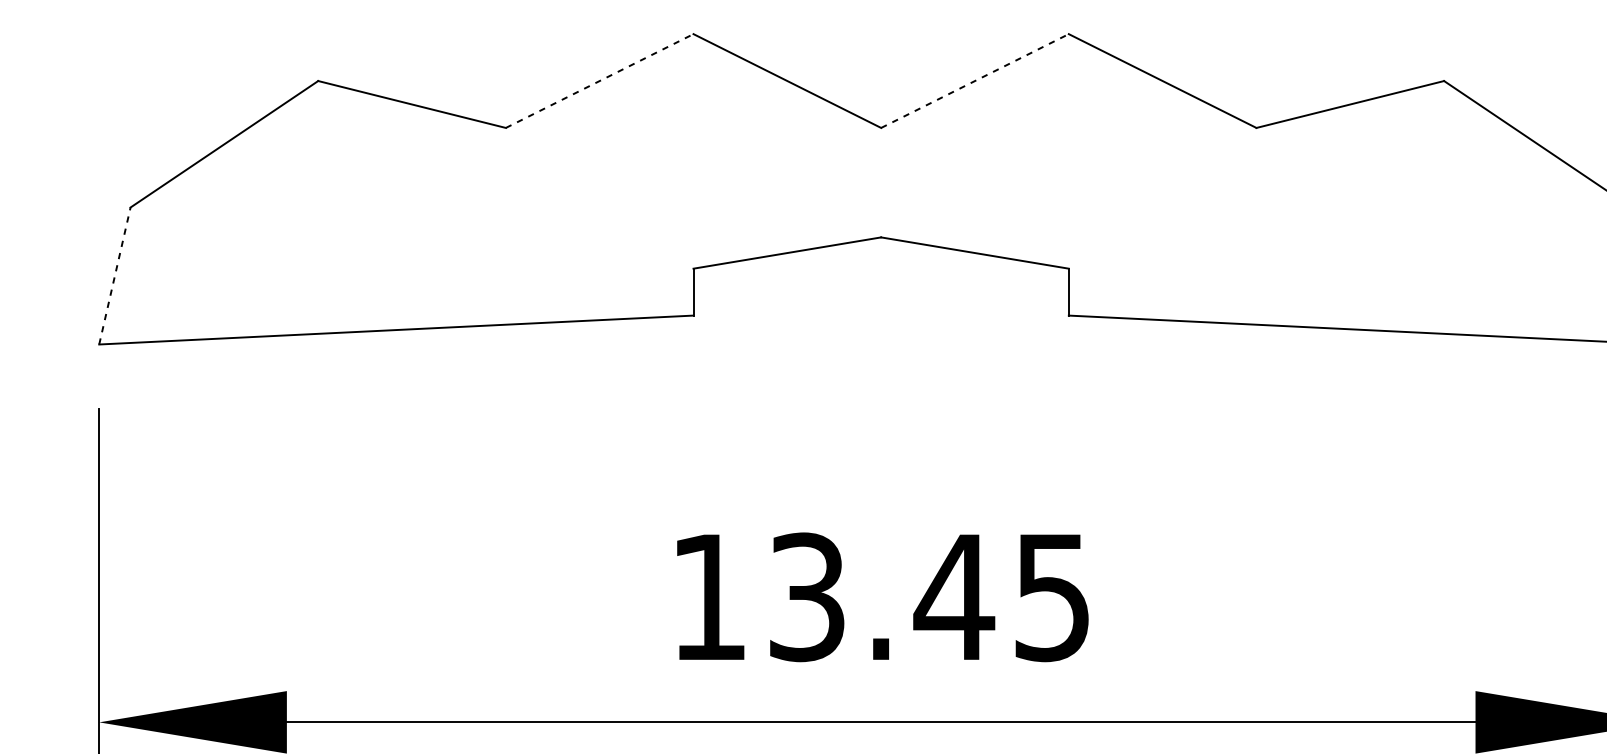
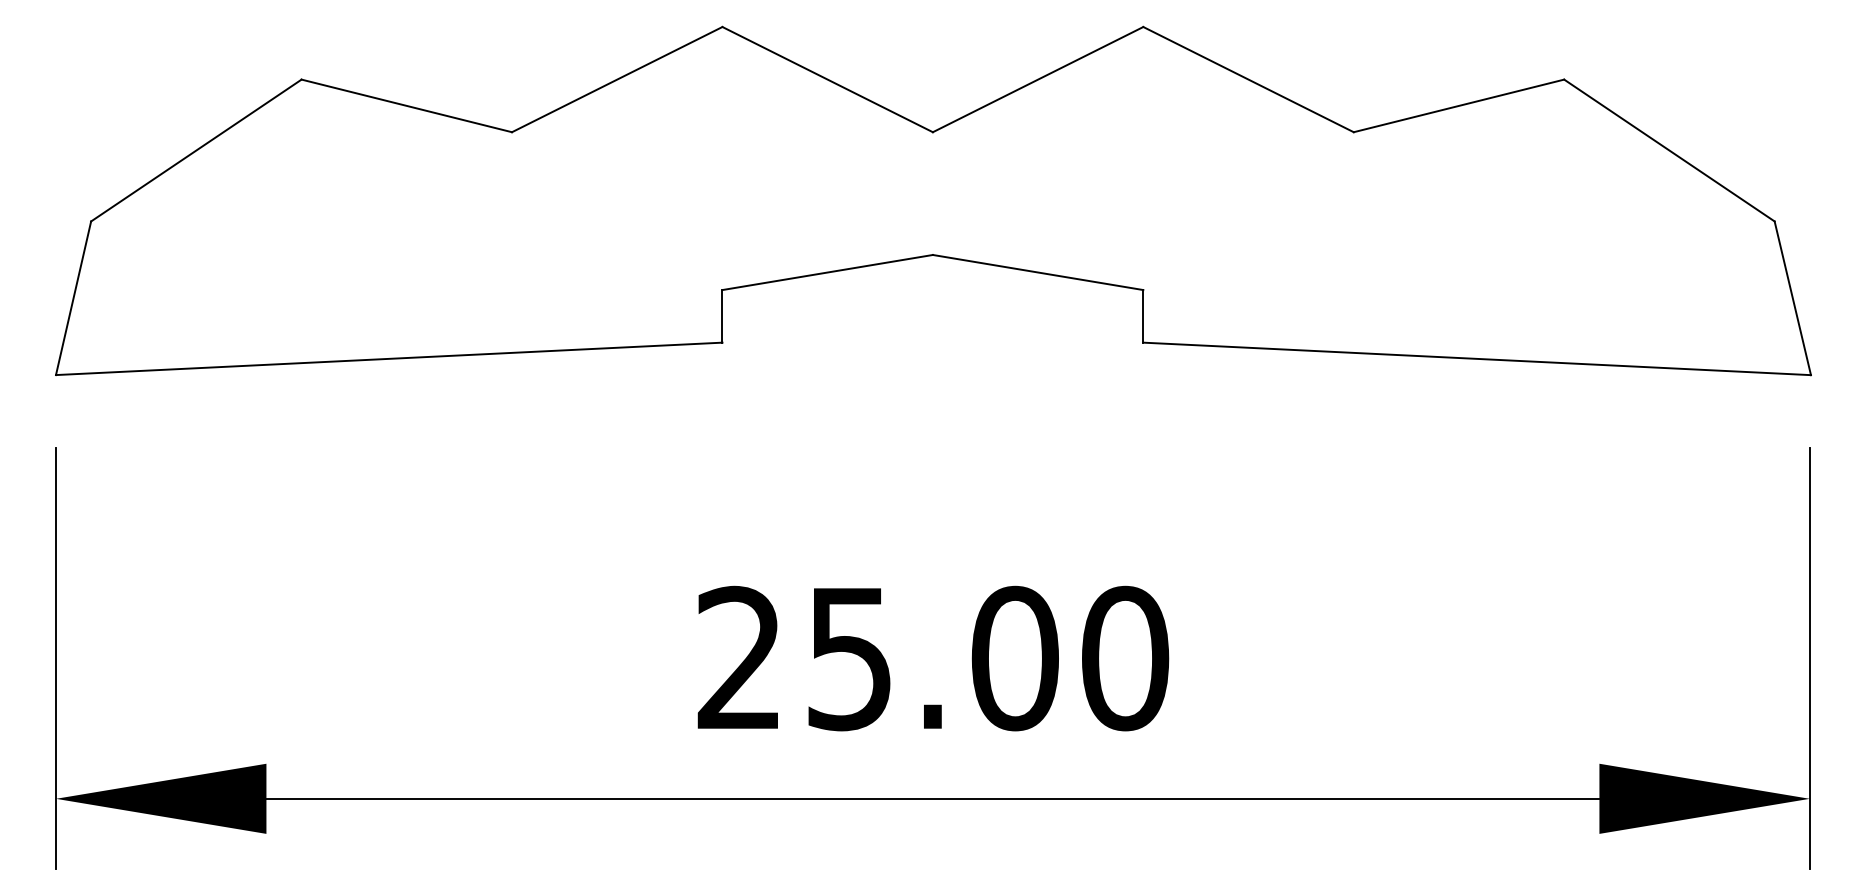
line: (599, 80) -> (617, 79), dashed -> solid
line: (975, 80) -> (1038, 79), dashed -> solid
line: (114, 276) -> (73, 298), dashed -> solid
text: (881, 597) -> (933, 658), 13.45 -> 25.00

